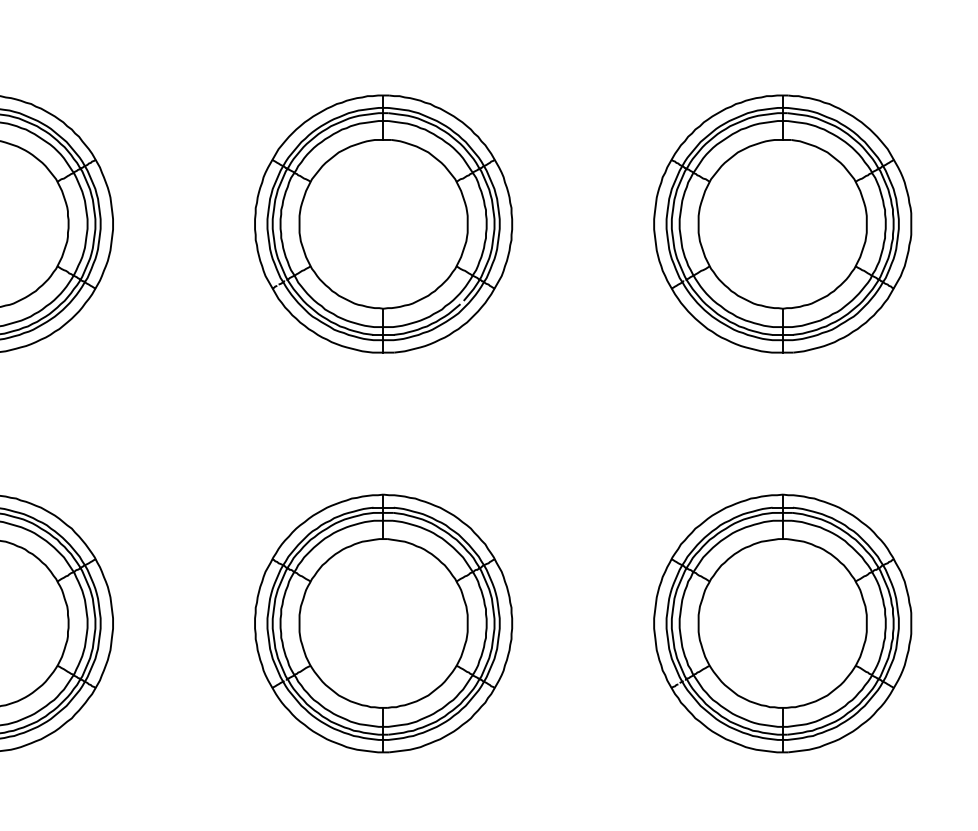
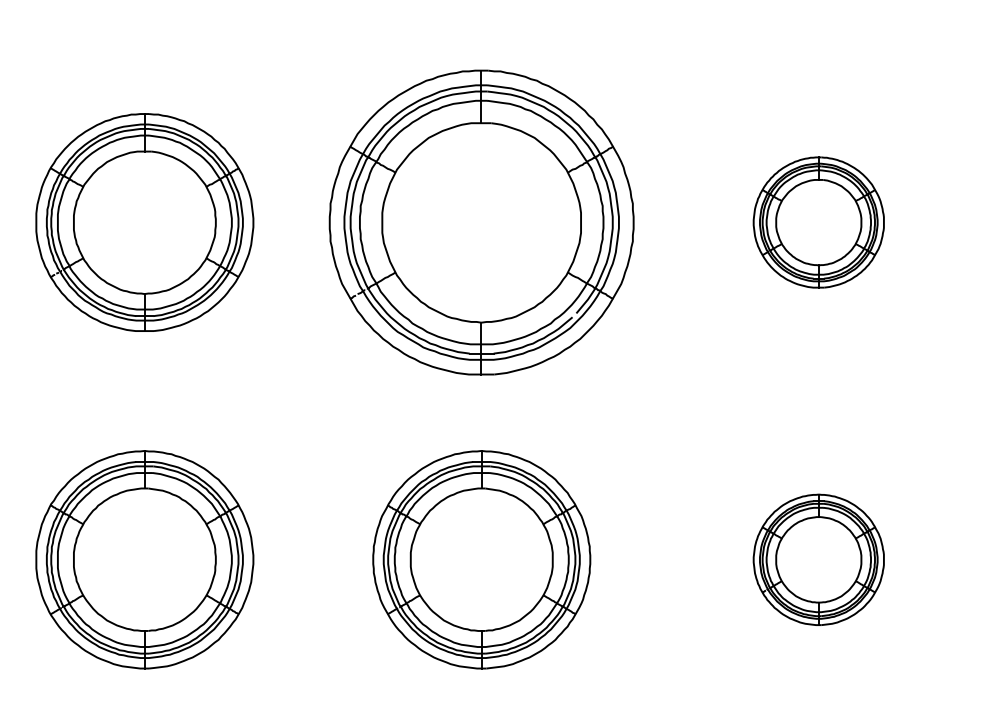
part: (383, 223) -> (481, 222), size x1.4
part: (782, 223) -> (818, 222), size x0.6
part: (782, 623) -> (818, 559), size x0.6

